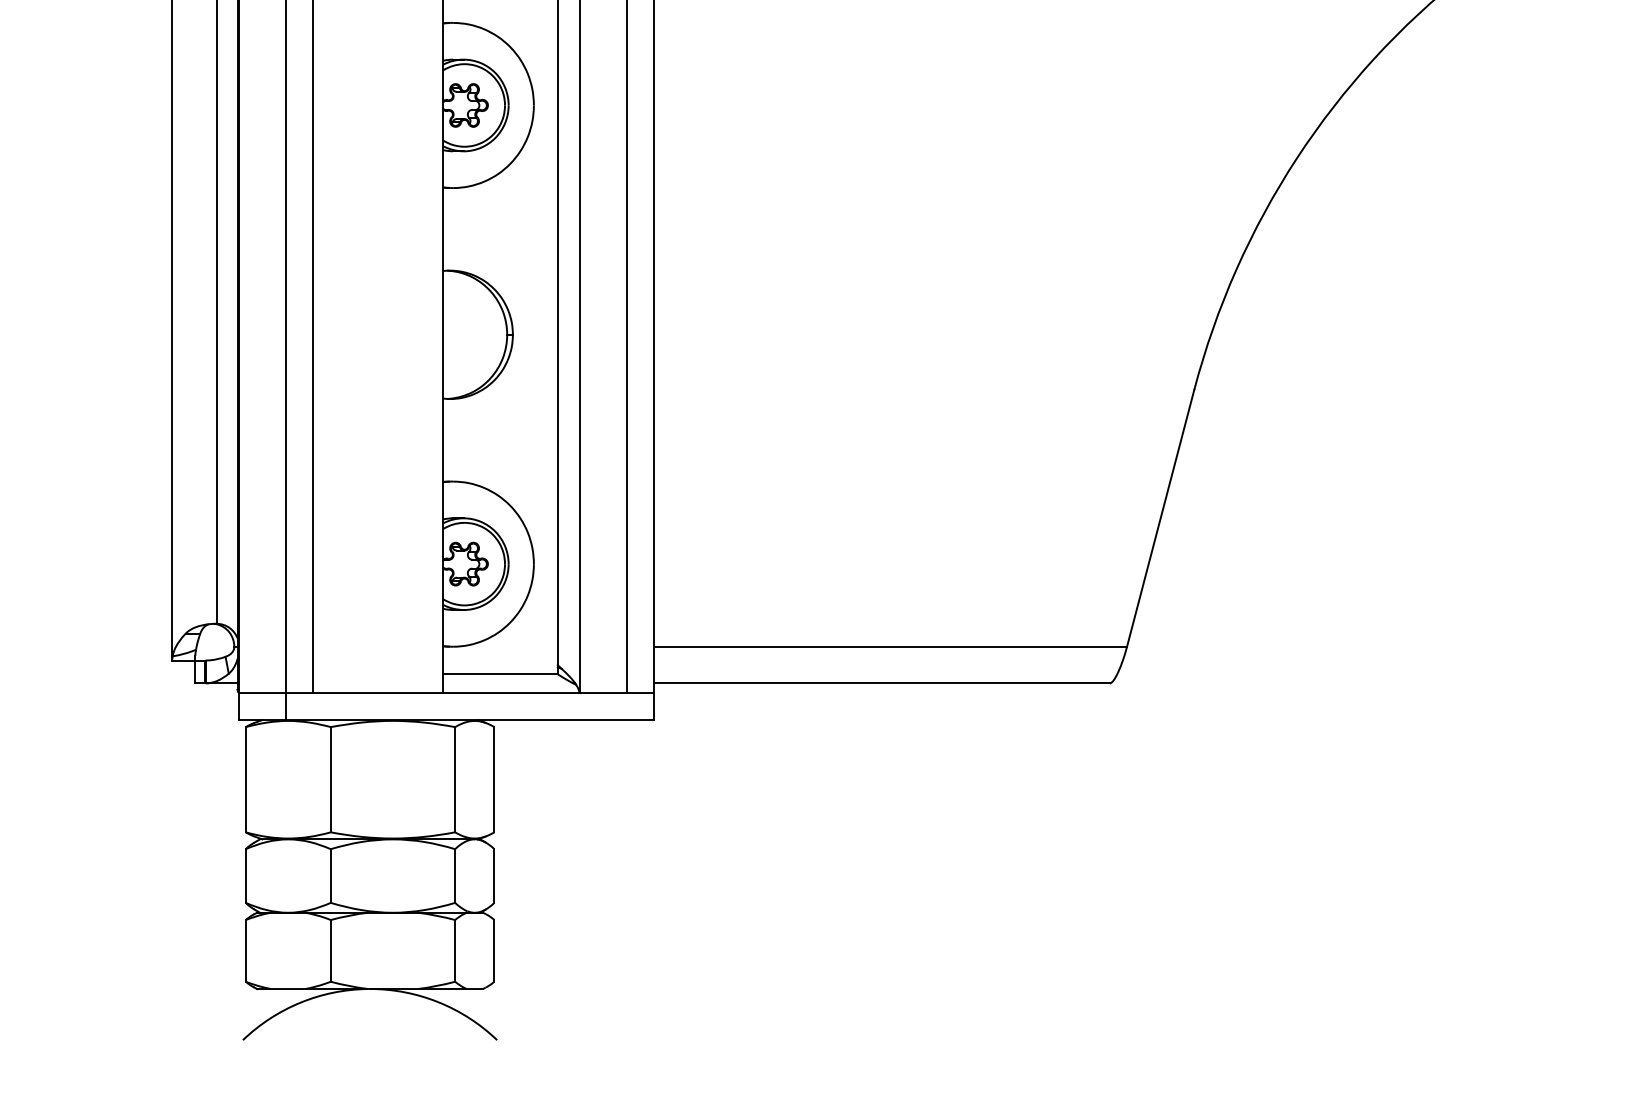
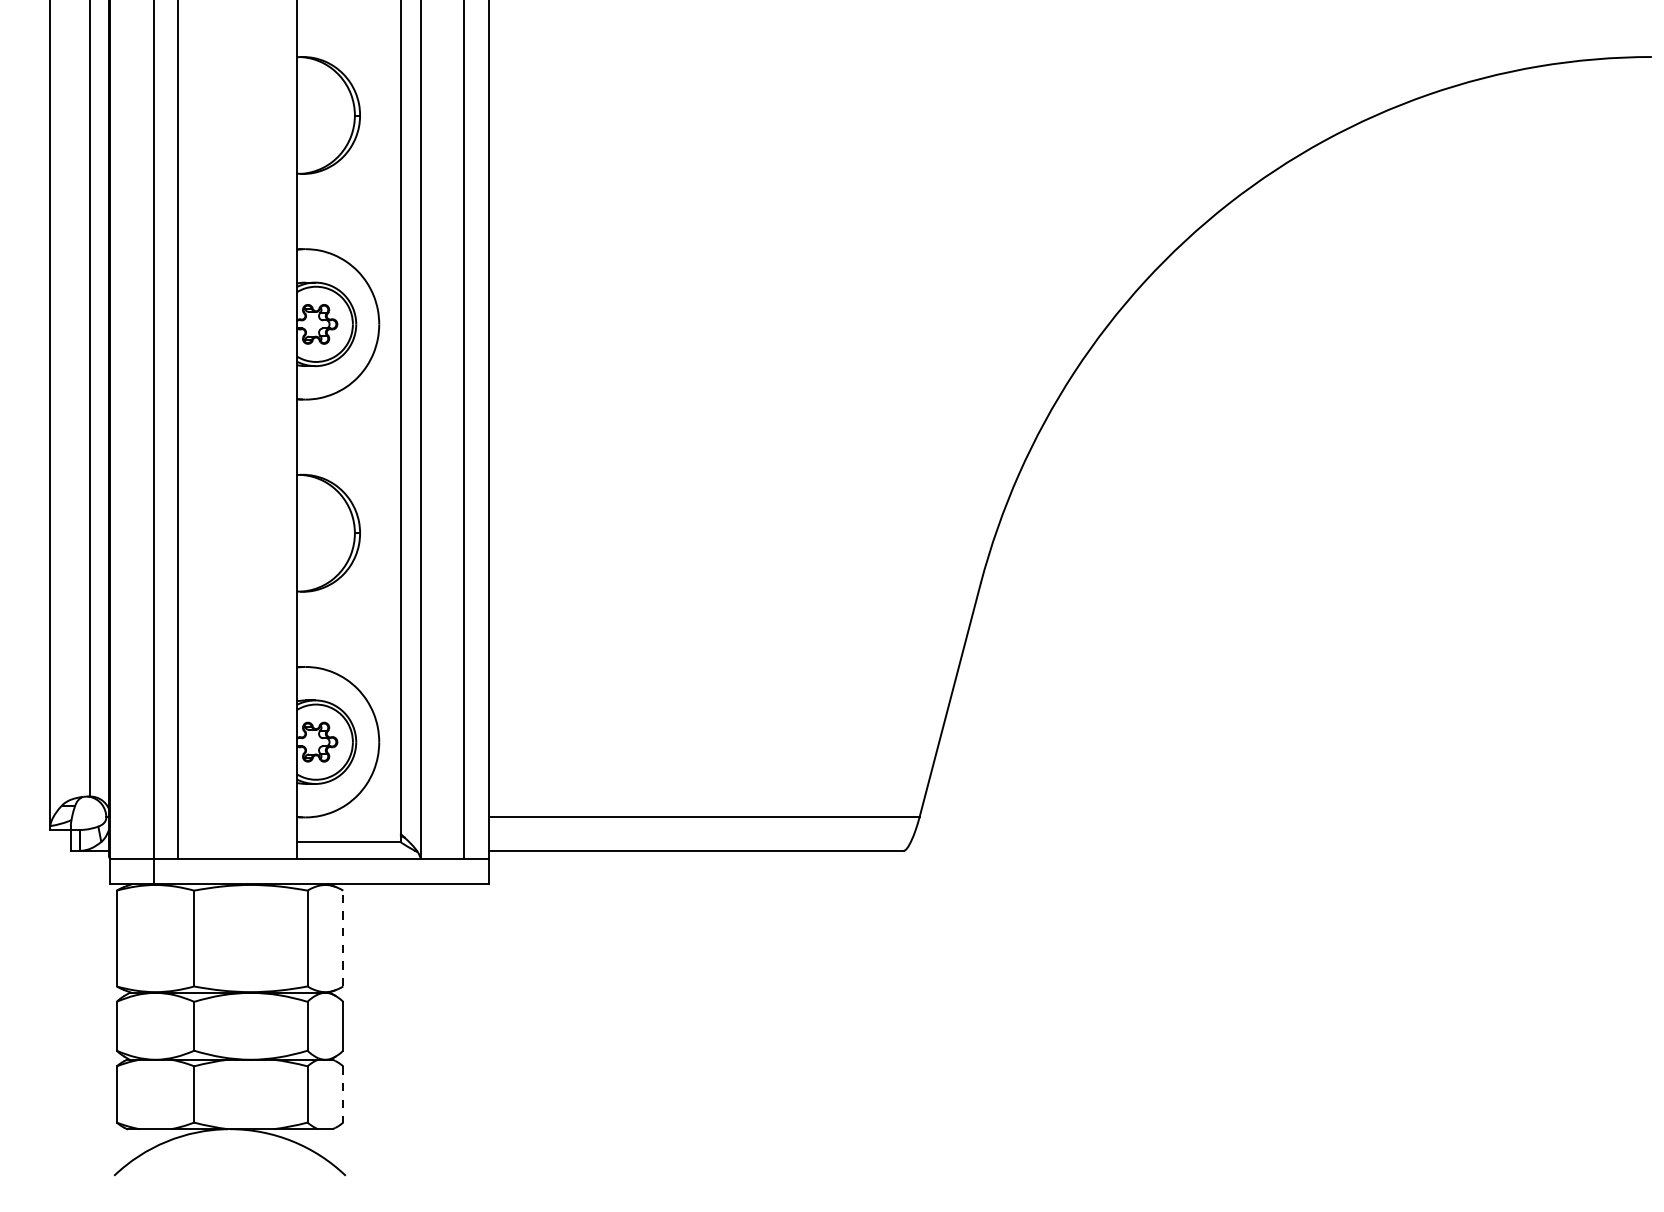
line: (494, 779) -> (343, 938), solid -> dashed
line: (494, 950) -> (343, 1094), solid -> dashed

